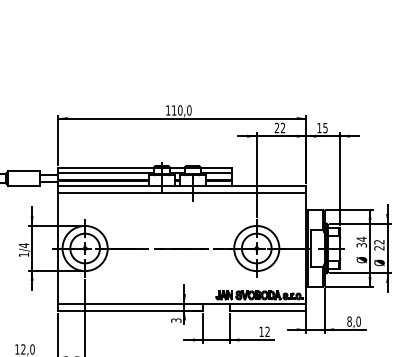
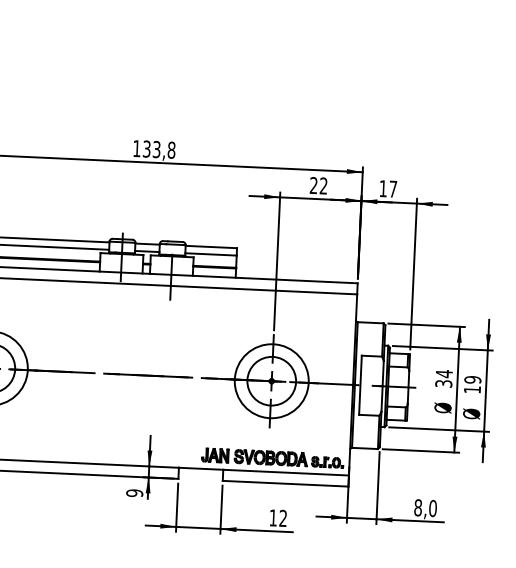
text: (181, 110) -> (158, 149), 110,0 -> 133,8
text: (325, 128) -> (393, 189), 15 -> 17
text: (379, 244) -> (472, 383), 22 -> 19
text: (176, 320) -> (134, 493), 3 -> 9

